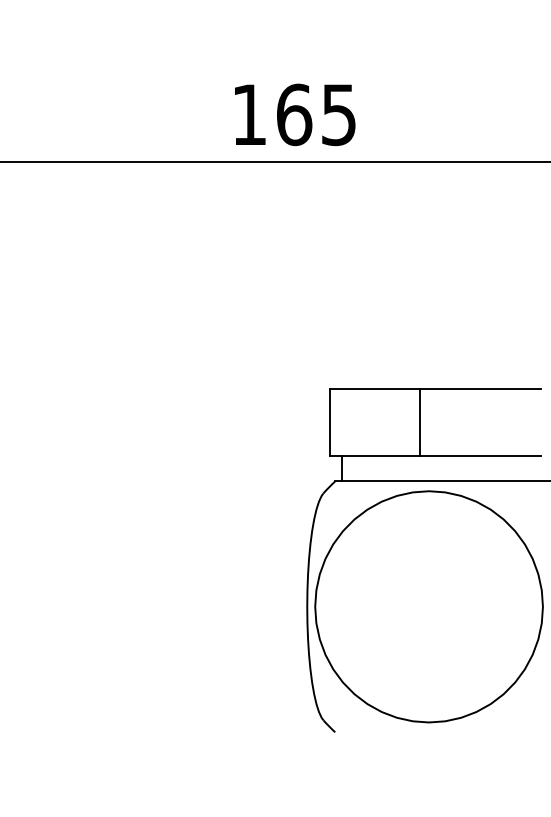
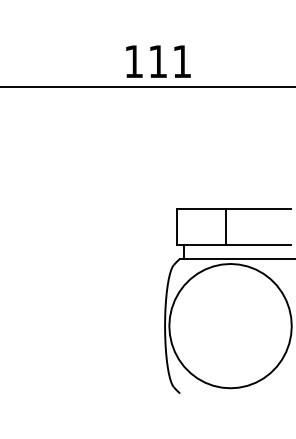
text: (315, 114) -> (169, 61), 165 -> 111

